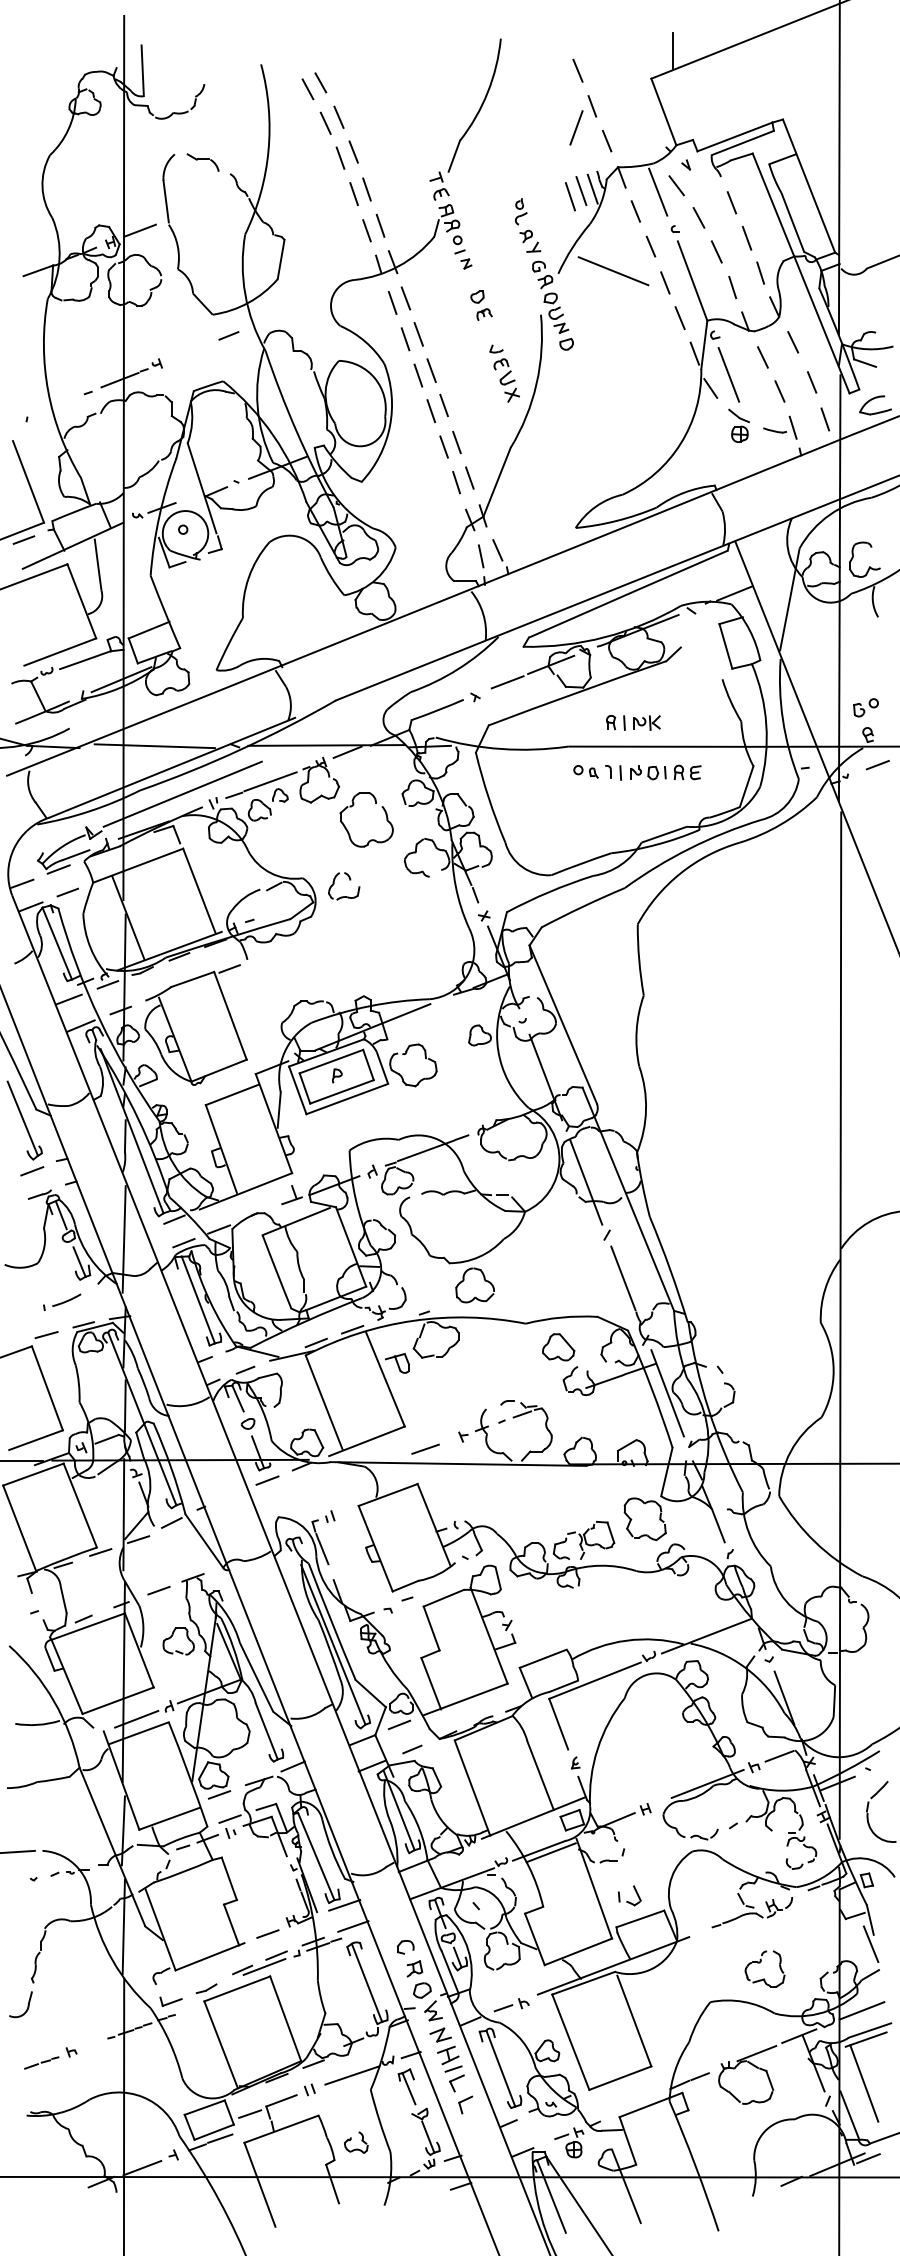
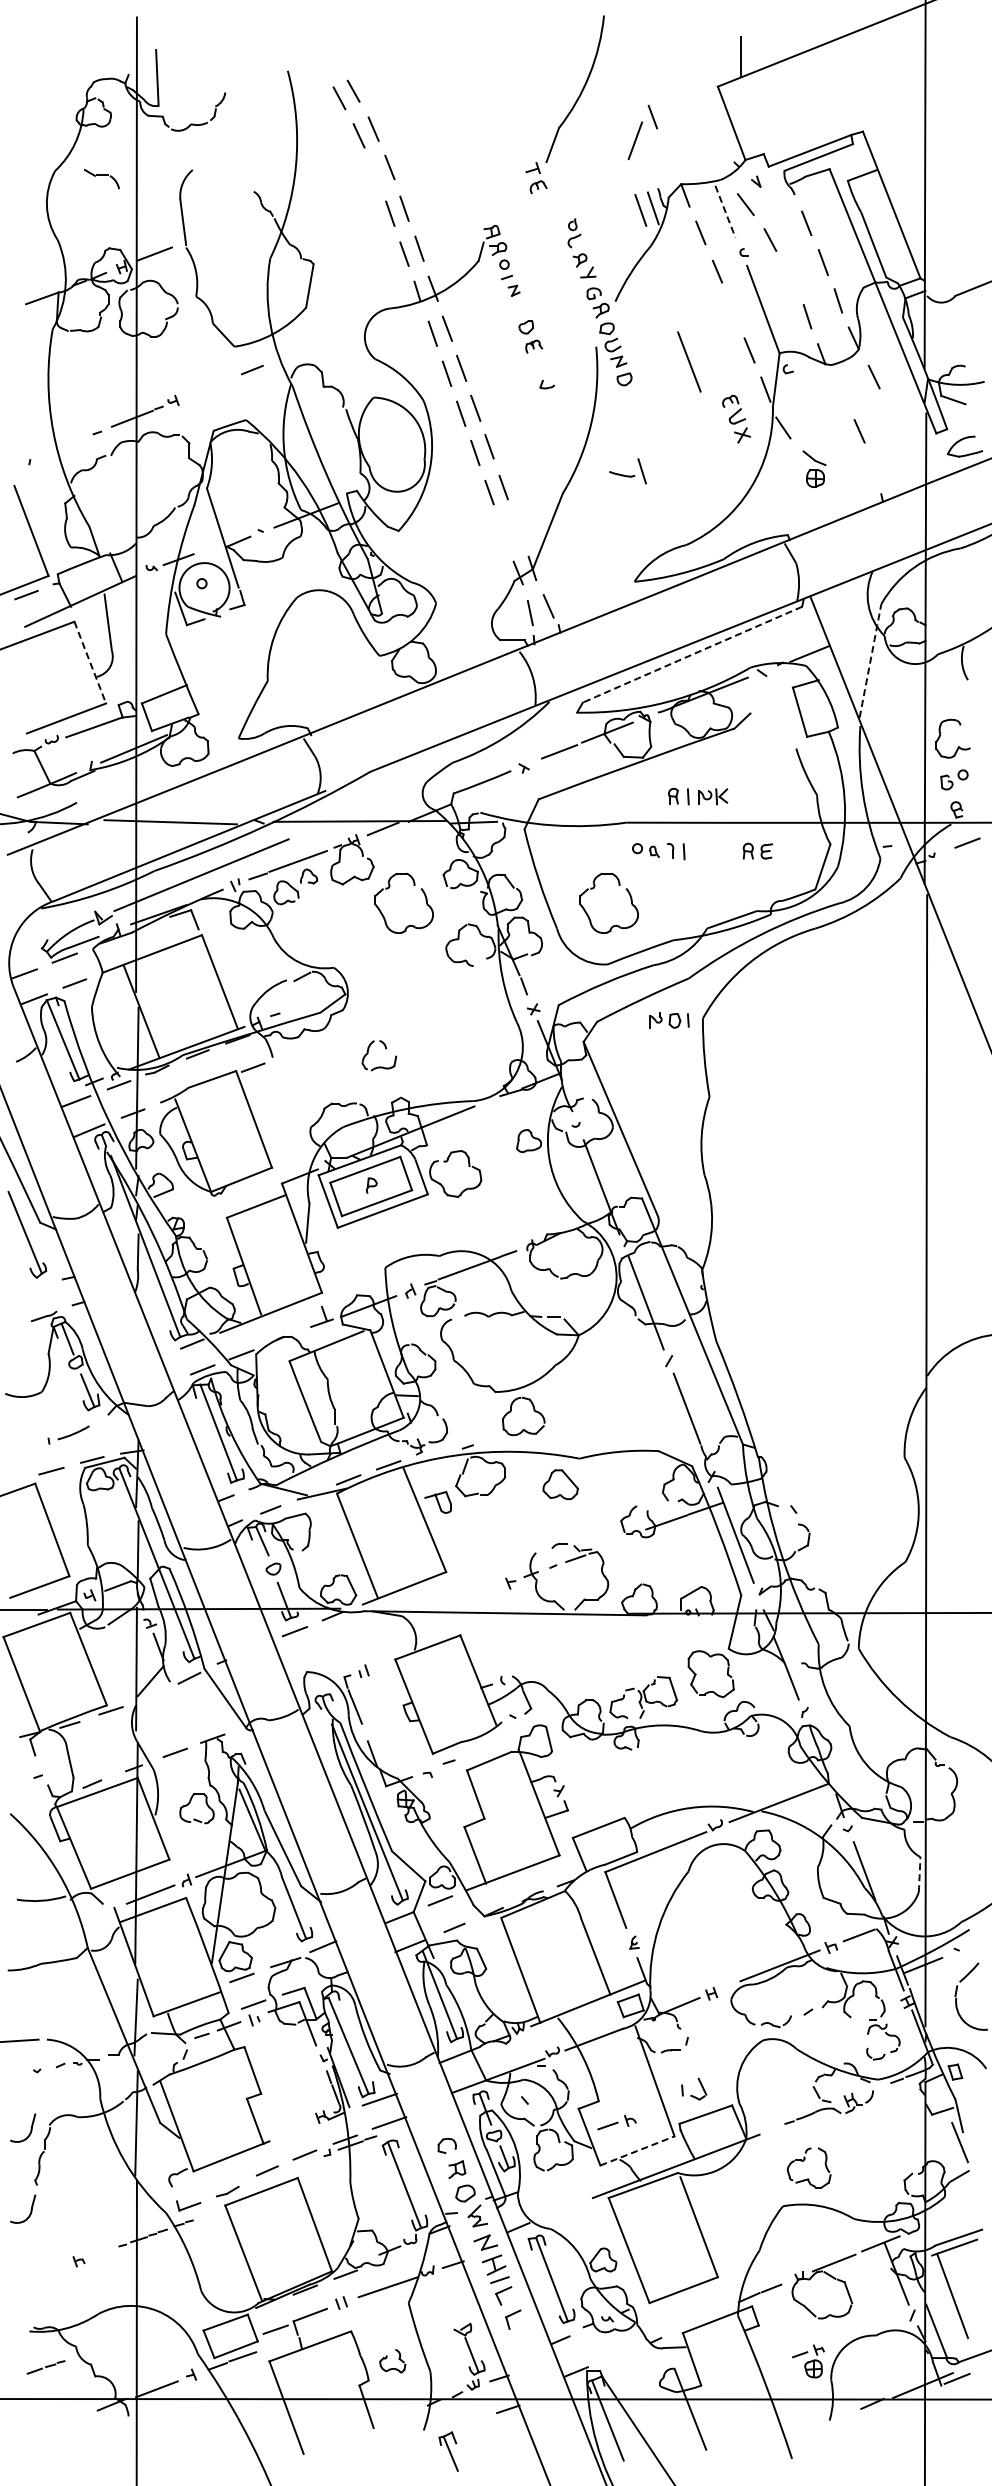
line: (578, 70) -> (637, 77), removed
part: (470, 123) -> (570, 109), moved
line: (606, 141) -> (668, 155), removed
line: (340, 157) -> (375, 173), removed
part: (202, 162) -> (101, 179), moved
line: (658, 192) -> (725, 211), solid -> dashed
line: (570, 196) -> (628, 216), removed
line: (716, 251) -> (789, 277), removed
line: (612, 270) -> (675, 298), removed
line: (664, 282) -> (732, 311), removed
line: (762, 357) -> (840, 393), removed
line: (729, 374) -> (689, 361), moved
part: (506, 379) -> (736, 418), moved
line: (811, 382) -> (894, 421), removed
line: (825, 419) -> (909, 462), removed
part: (779, 427) -> (627, 471), moved
line: (469, 477) -> (517, 526), removed
line: (456, 482) -> (503, 531), removed
part: (869, 566) -> (958, 746), moved
arc: (628, 593) -> (692, 654), solid -> dashed
arc: (789, 599) -> (870, 660), solid -> dashed
line: (82, 601) -> (90, 662), solid -> dashed
part: (648, 772) -> (669, 1020), moved
part: (561, 803) -> (618, 885), added
part: (349, 880) -> (385, 1049), moved
line: (32, 1171) -> (35, 1290), removed
line: (123, 1239) -> (136, 1365), removed
part: (558, 1347) -> (560, 1484), moved
line: (425, 1449) -> (468, 1597), removed
line: (138, 1539) -> (152, 1696), removed
arc: (834, 1701) -> (919, 1874), solid -> dashed
line: (551, 1852) -> (607, 2041), removed
part: (27, 1930) -> (30, 2127), added
line: (267, 1934) -> (294, 2131), removed
line: (578, 1951) -> (637, 2150), solid -> dashed
part: (759, 1963) -> (803, 2161), moved
line: (264, 1966) -> (291, 2167), removed
part: (511, 2005) -> (616, 2122), moved
line: (861, 2010) -> (949, 2215), removed
line: (41, 2063) -> (45, 2367), moved
part: (406, 2086) -> (448, 2451), moved
part: (569, 2142) -> (808, 2361), moved

